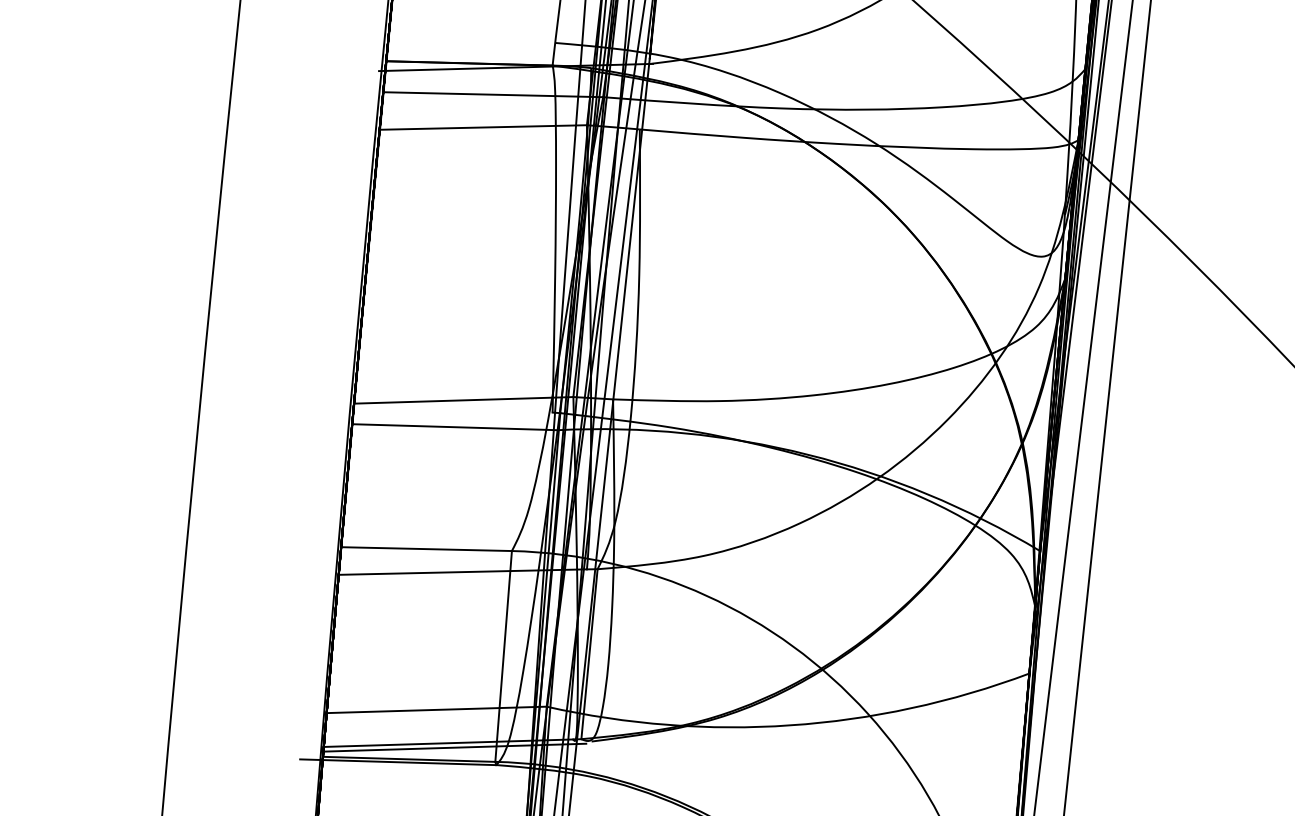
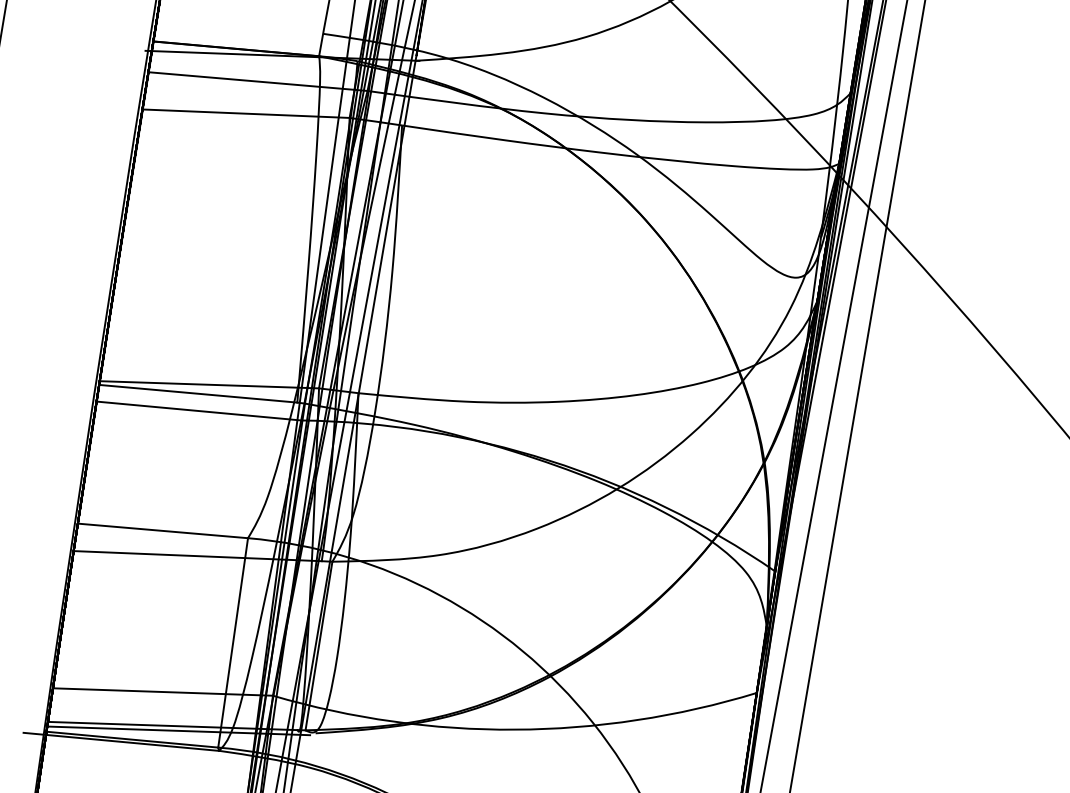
line: (452, 409) -> (197, 393), added

